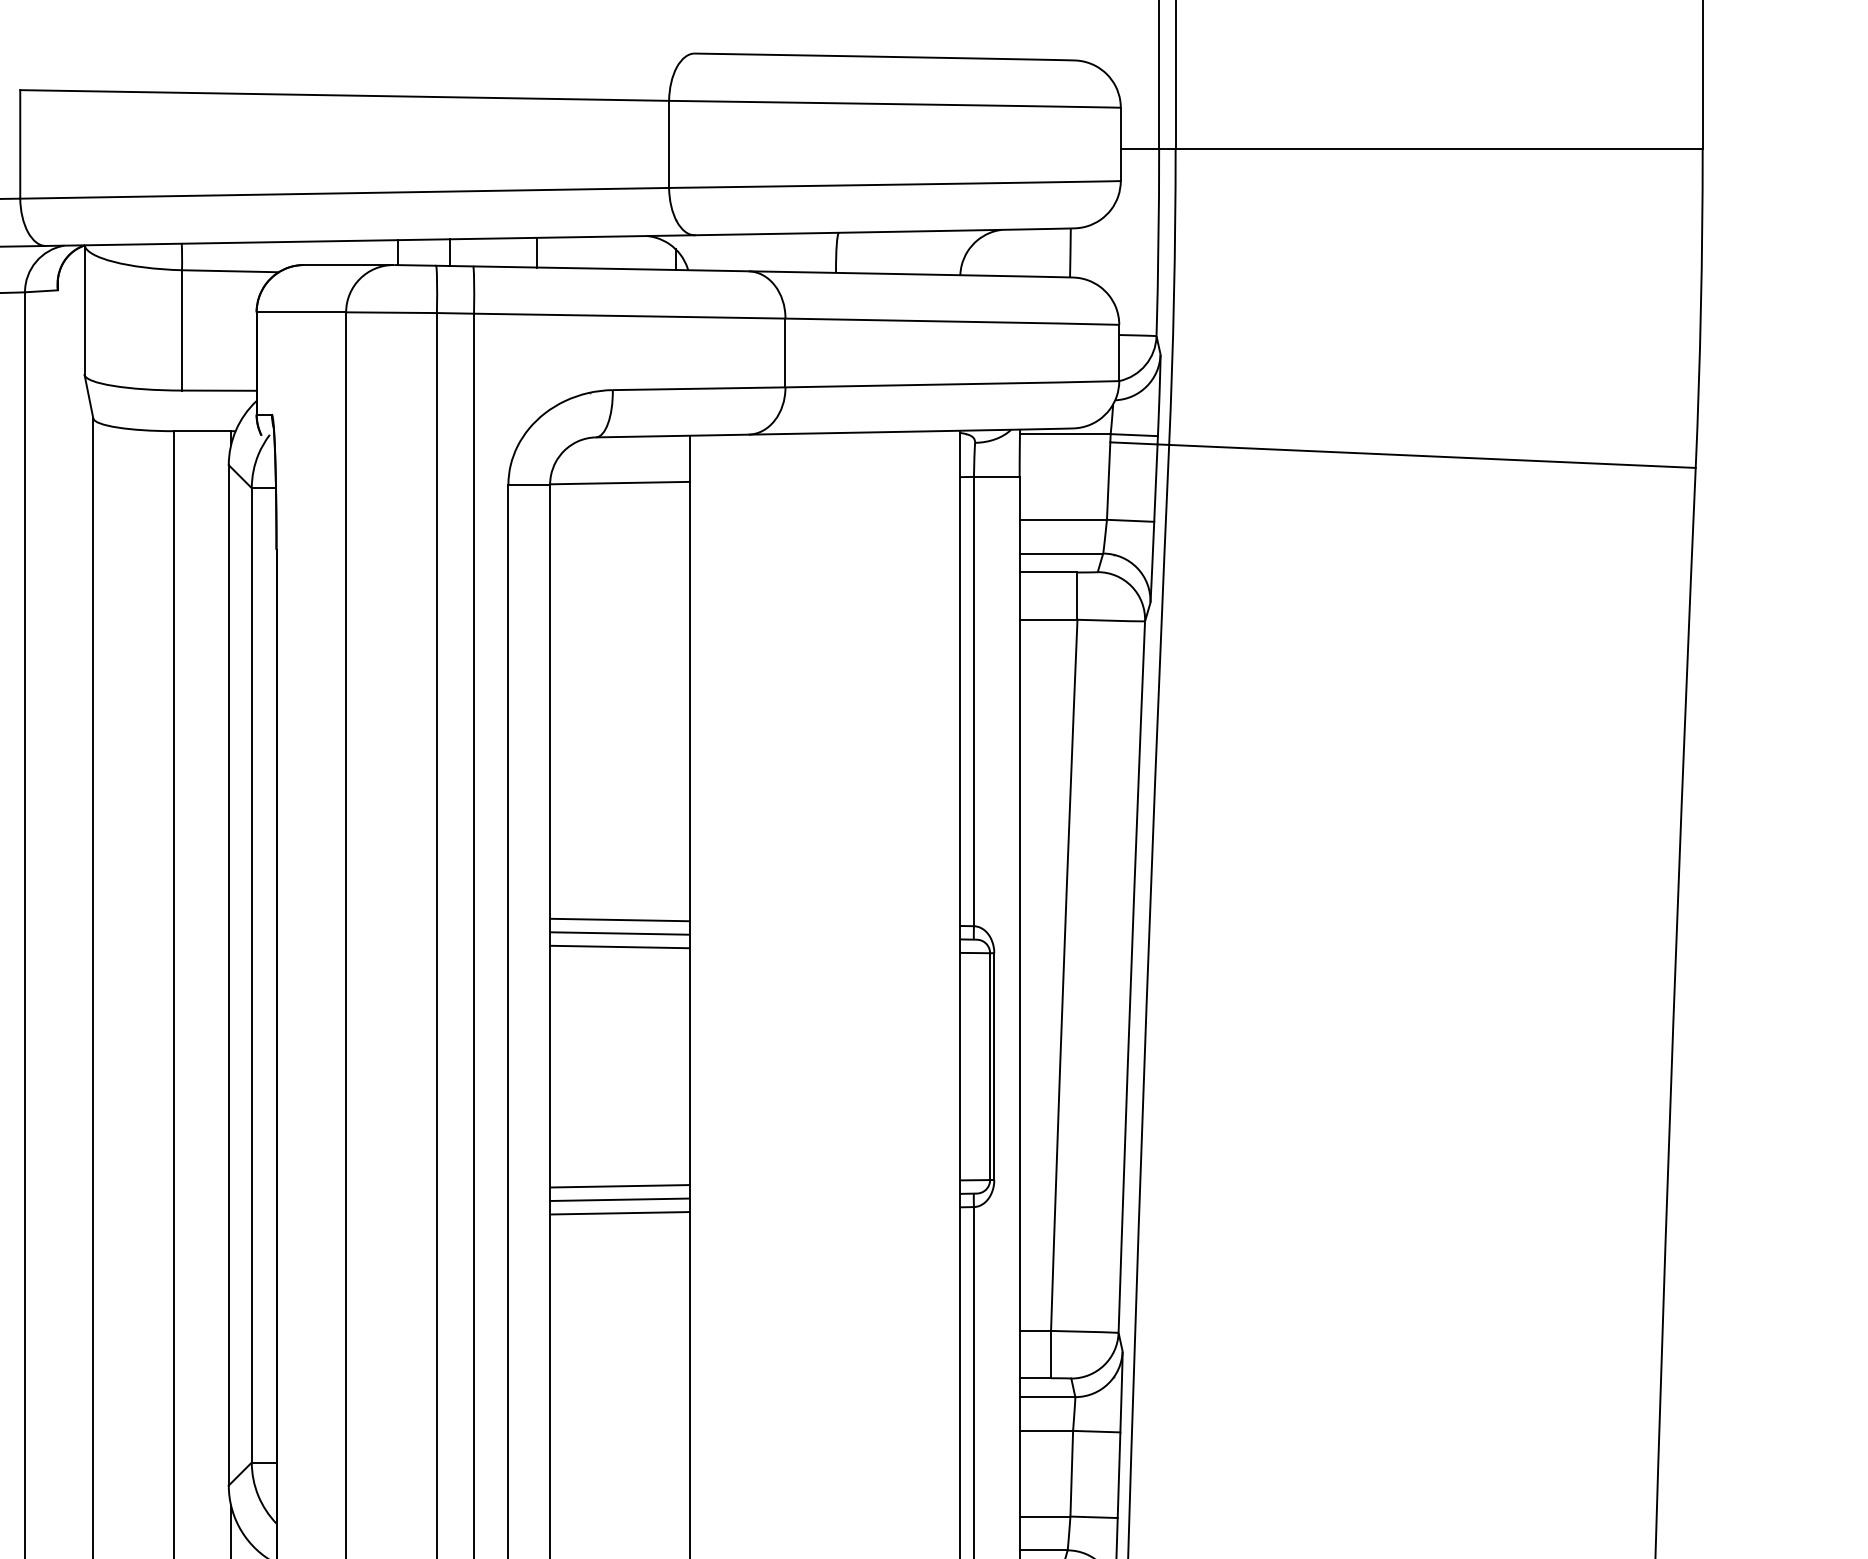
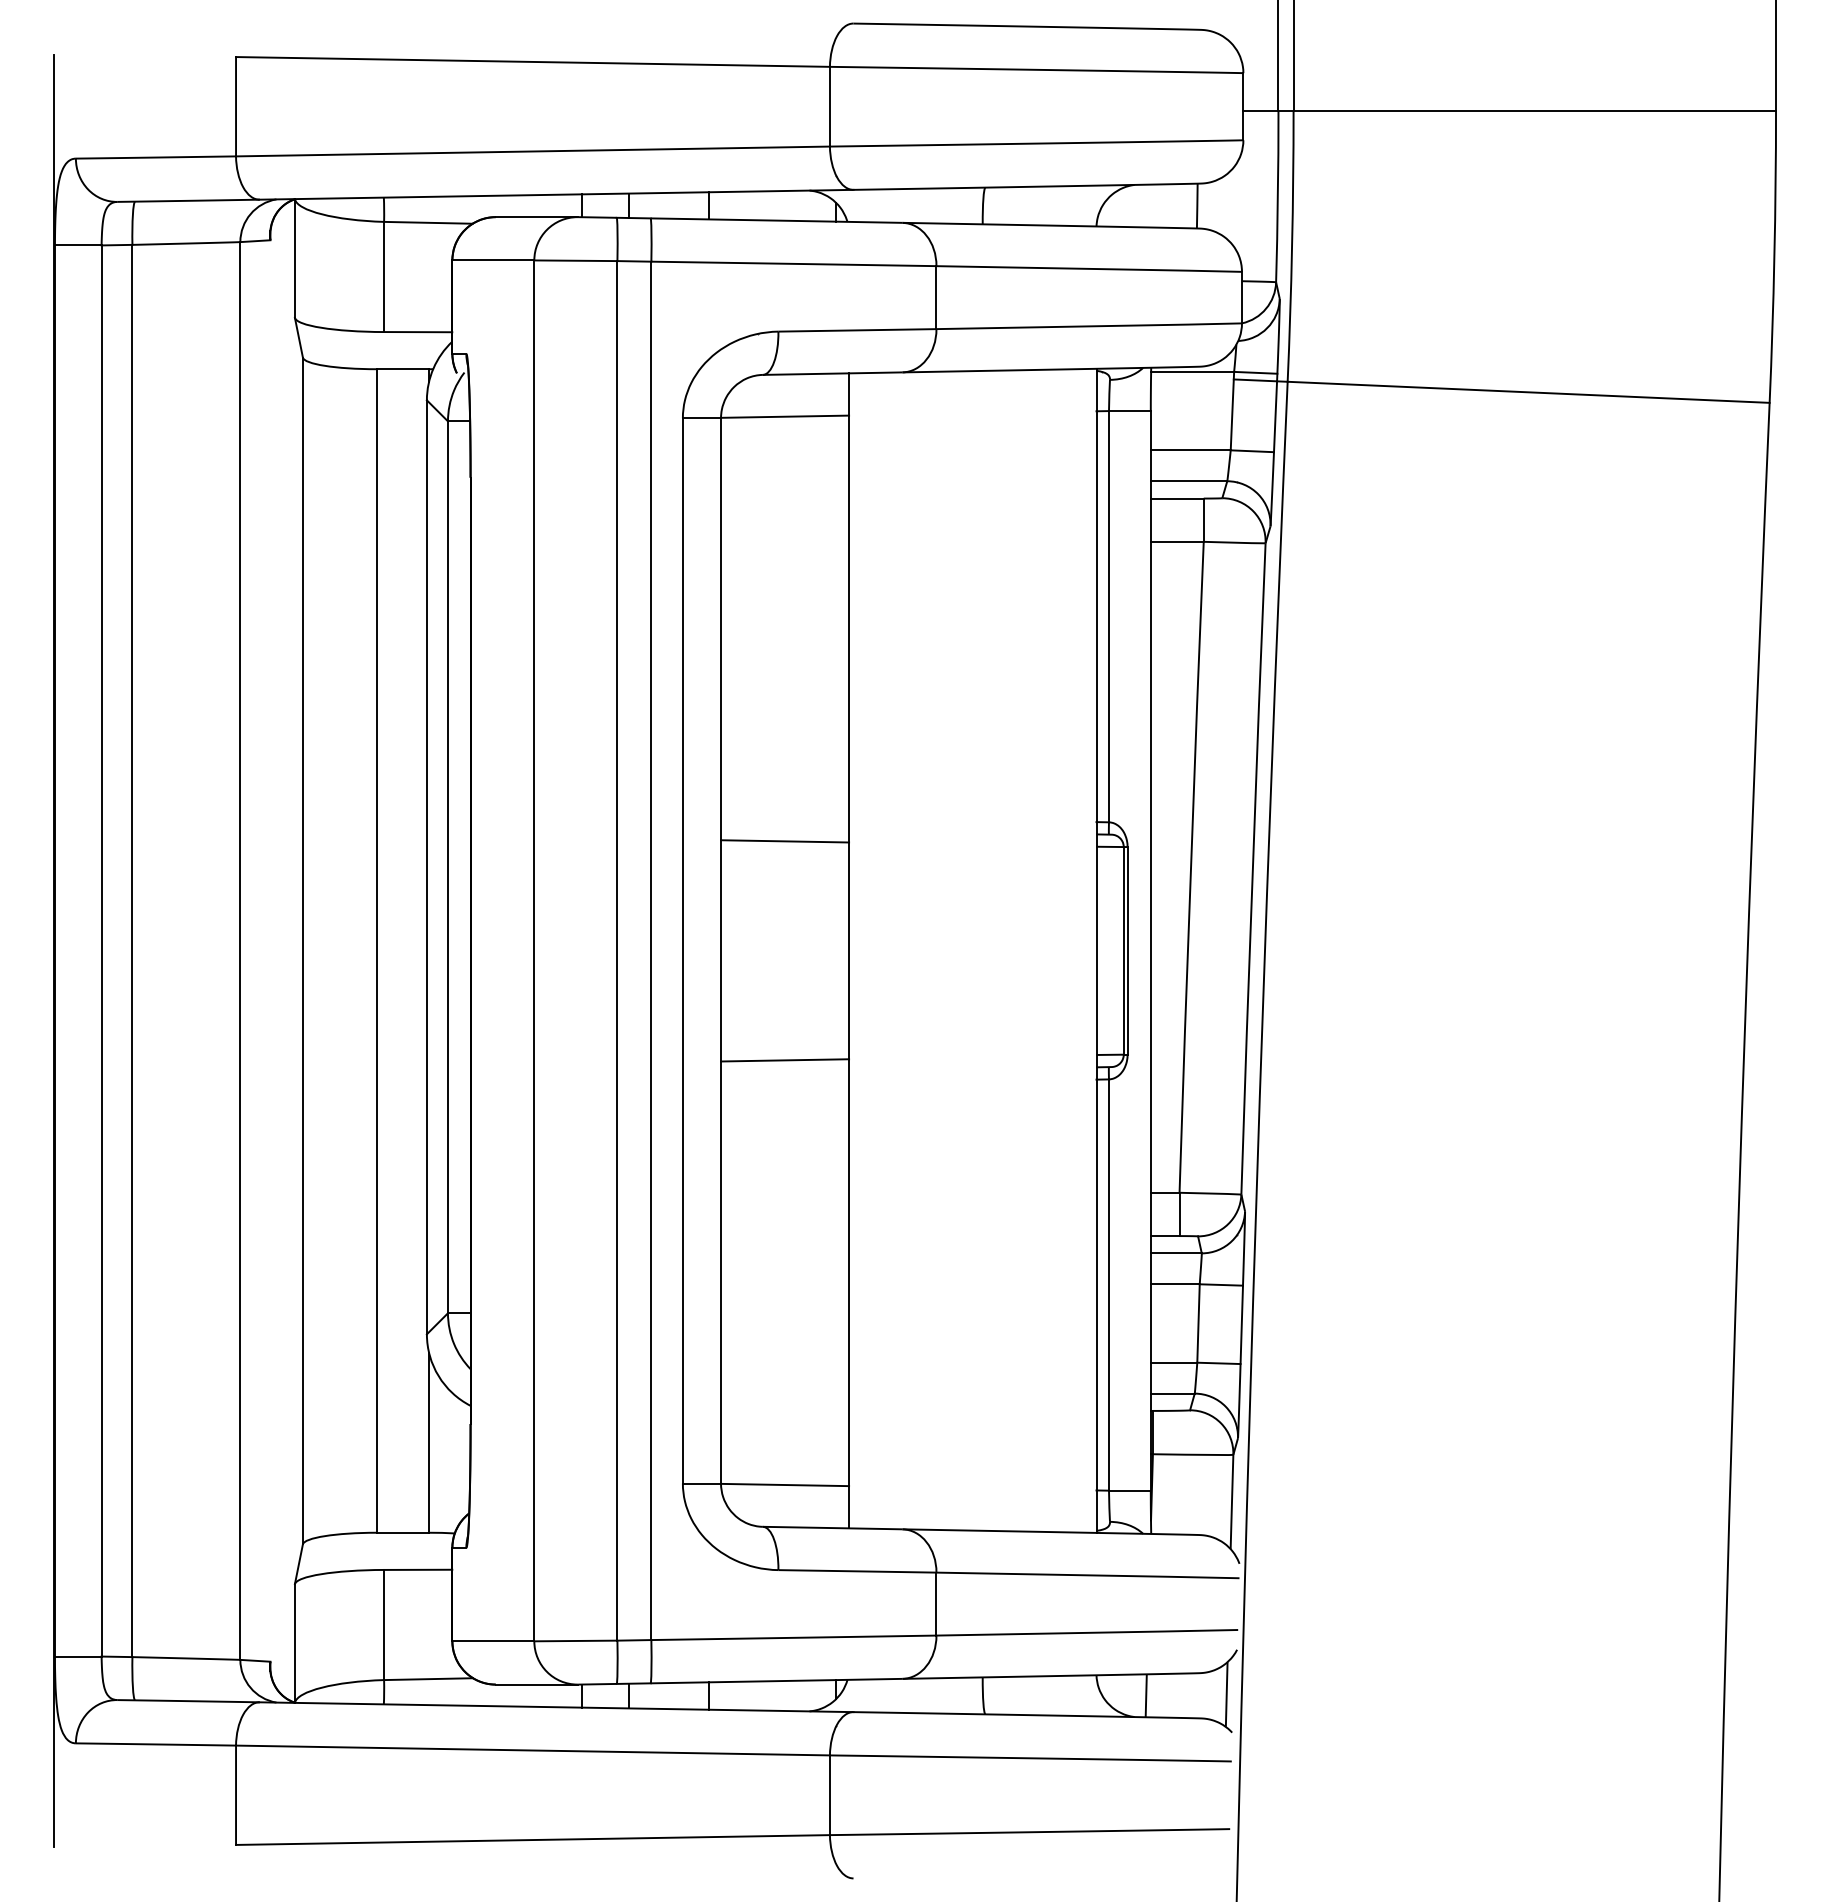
line: (620, 919) -> (785, 816), removed
line: (620, 932) -> (785, 828), removed
line: (620, 1199) -> (785, 1072), removed
line: (620, 1212) -> (785, 1084), removed

